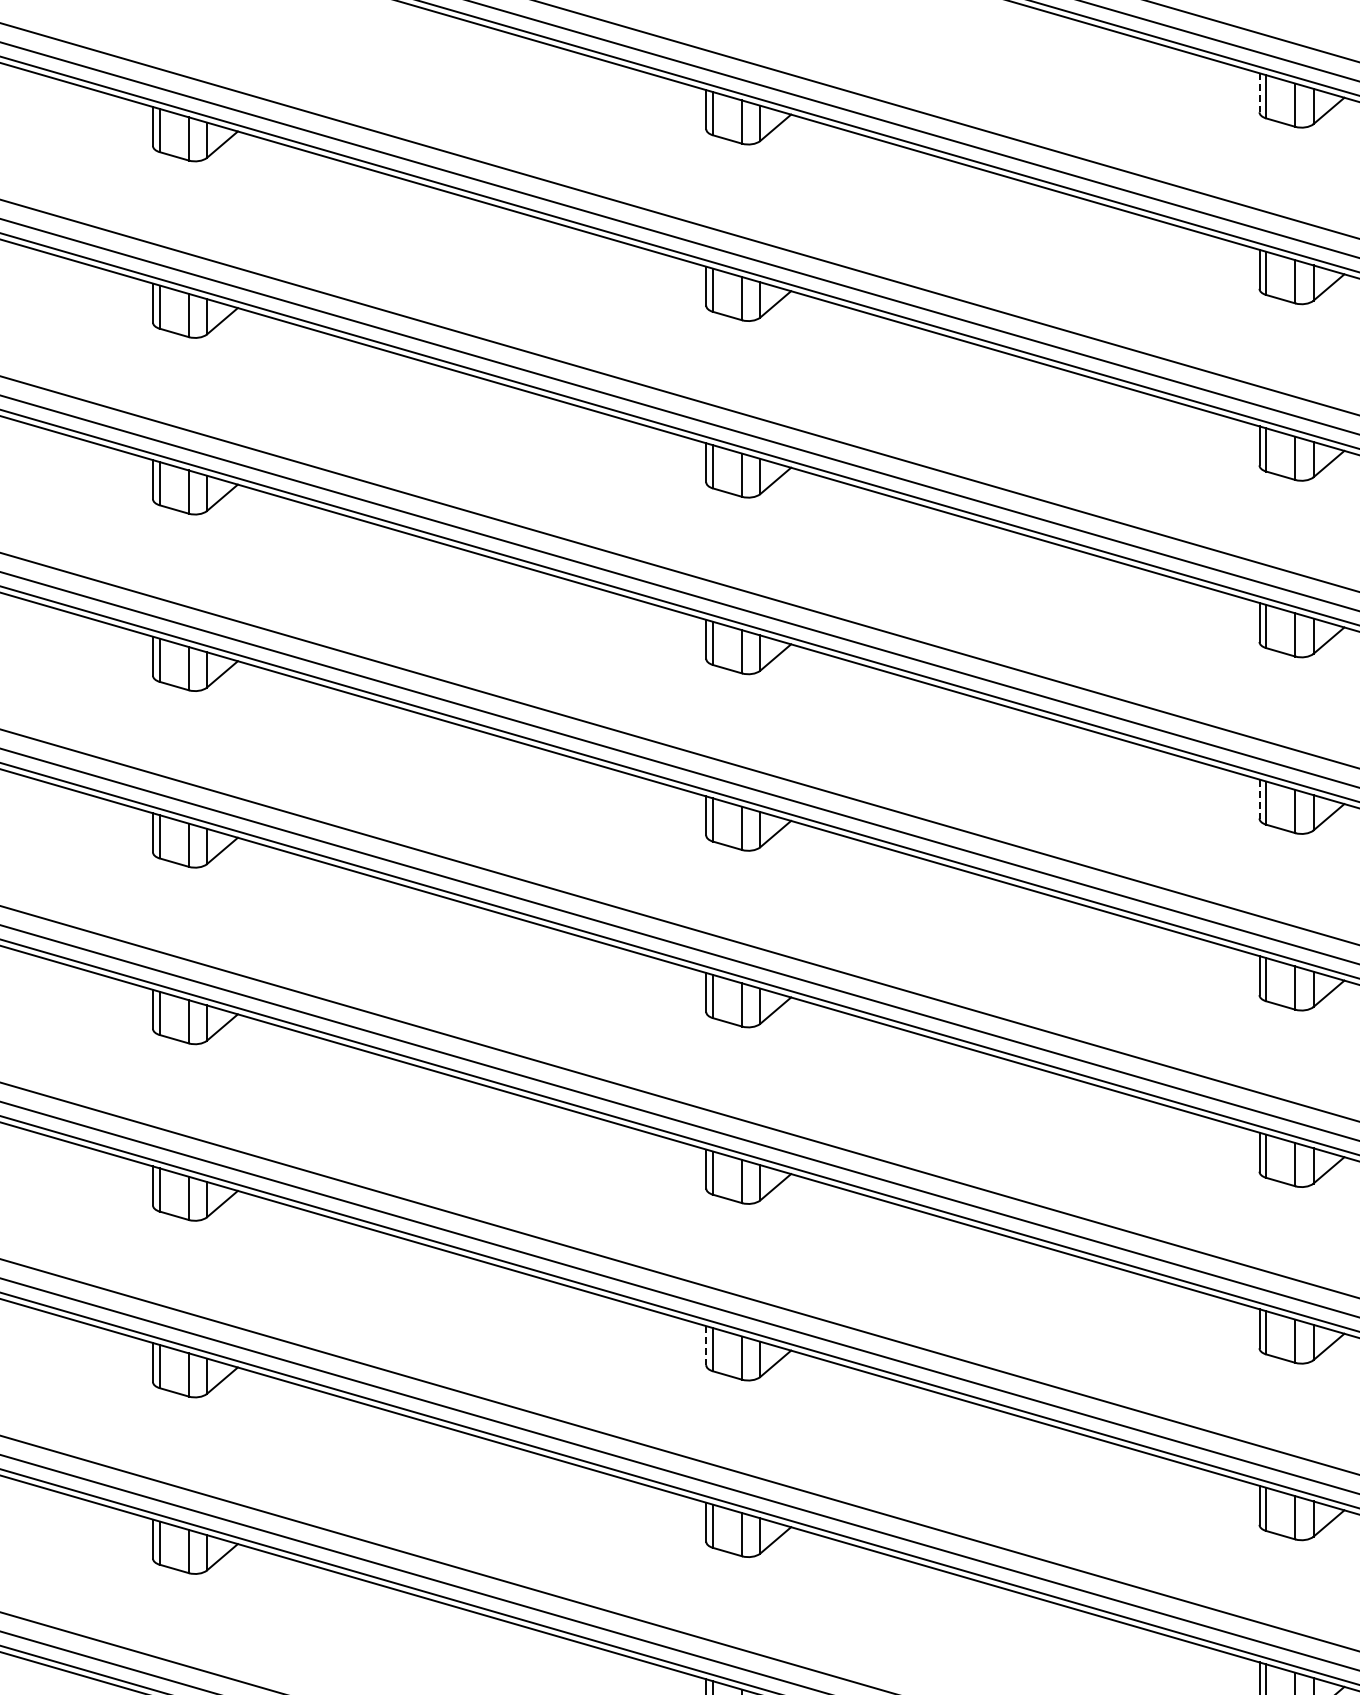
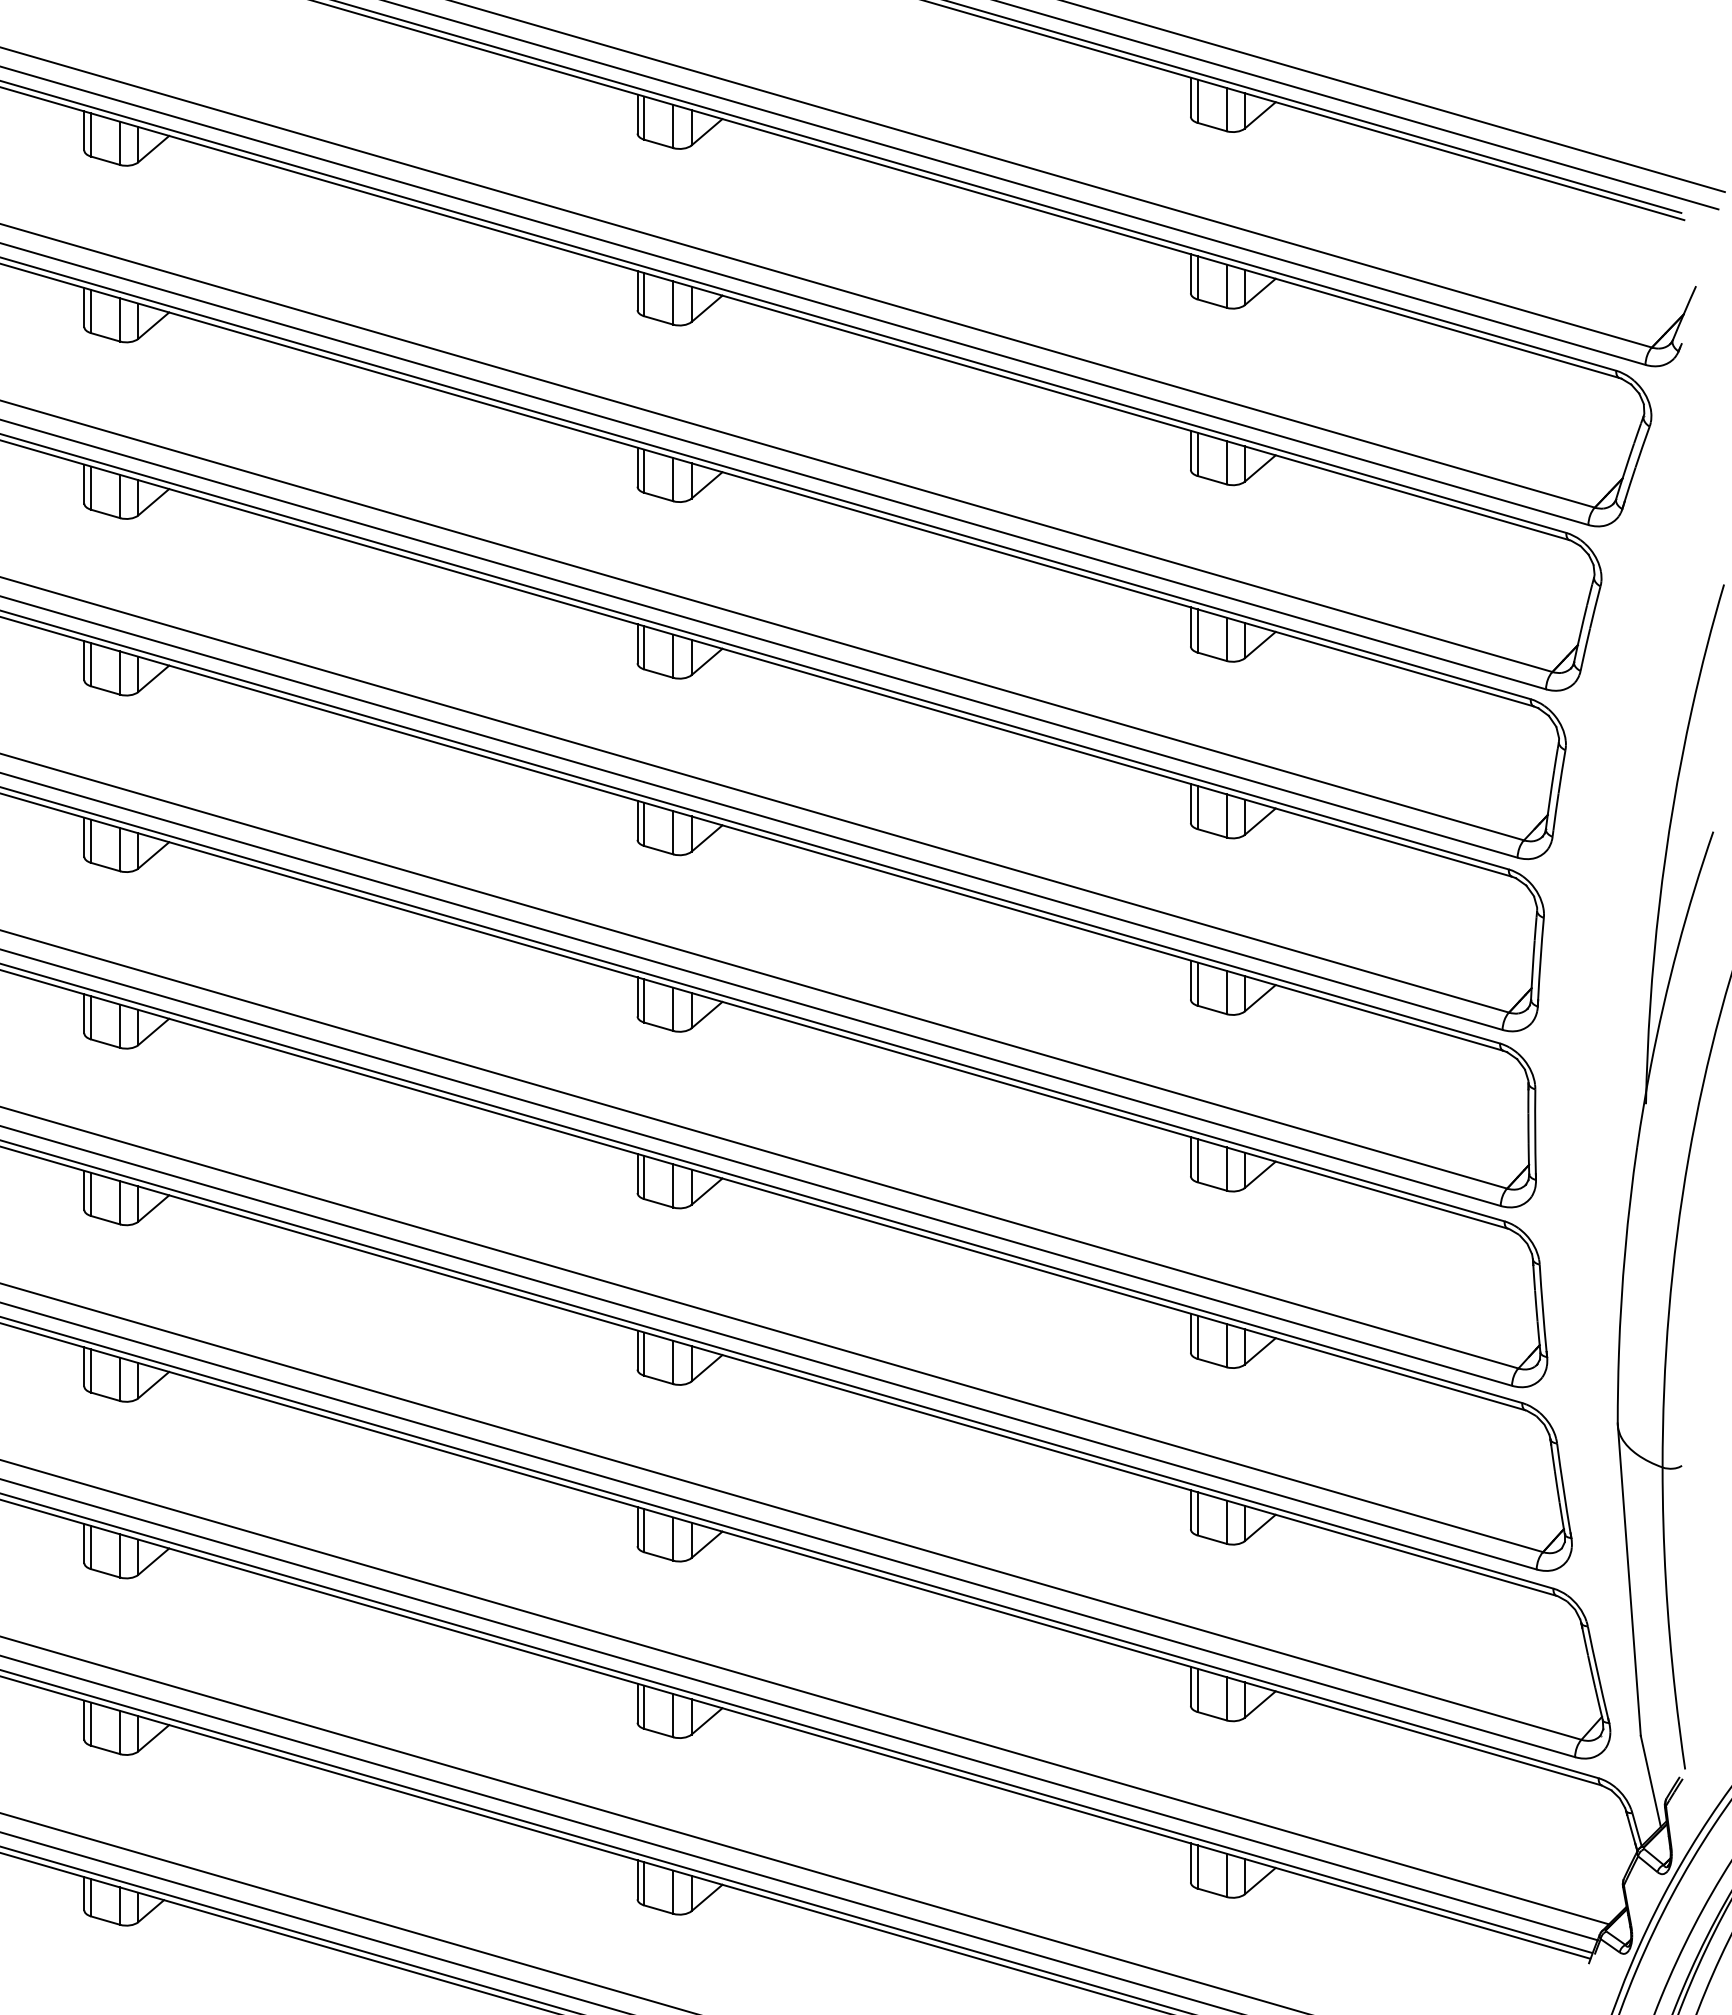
line: (1259, 93) -> (1190, 97), dashed -> solid
line: (1259, 799) -> (1190, 803), dashed -> solid
line: (706, 1346) -> (637, 1350), dashed -> solid

